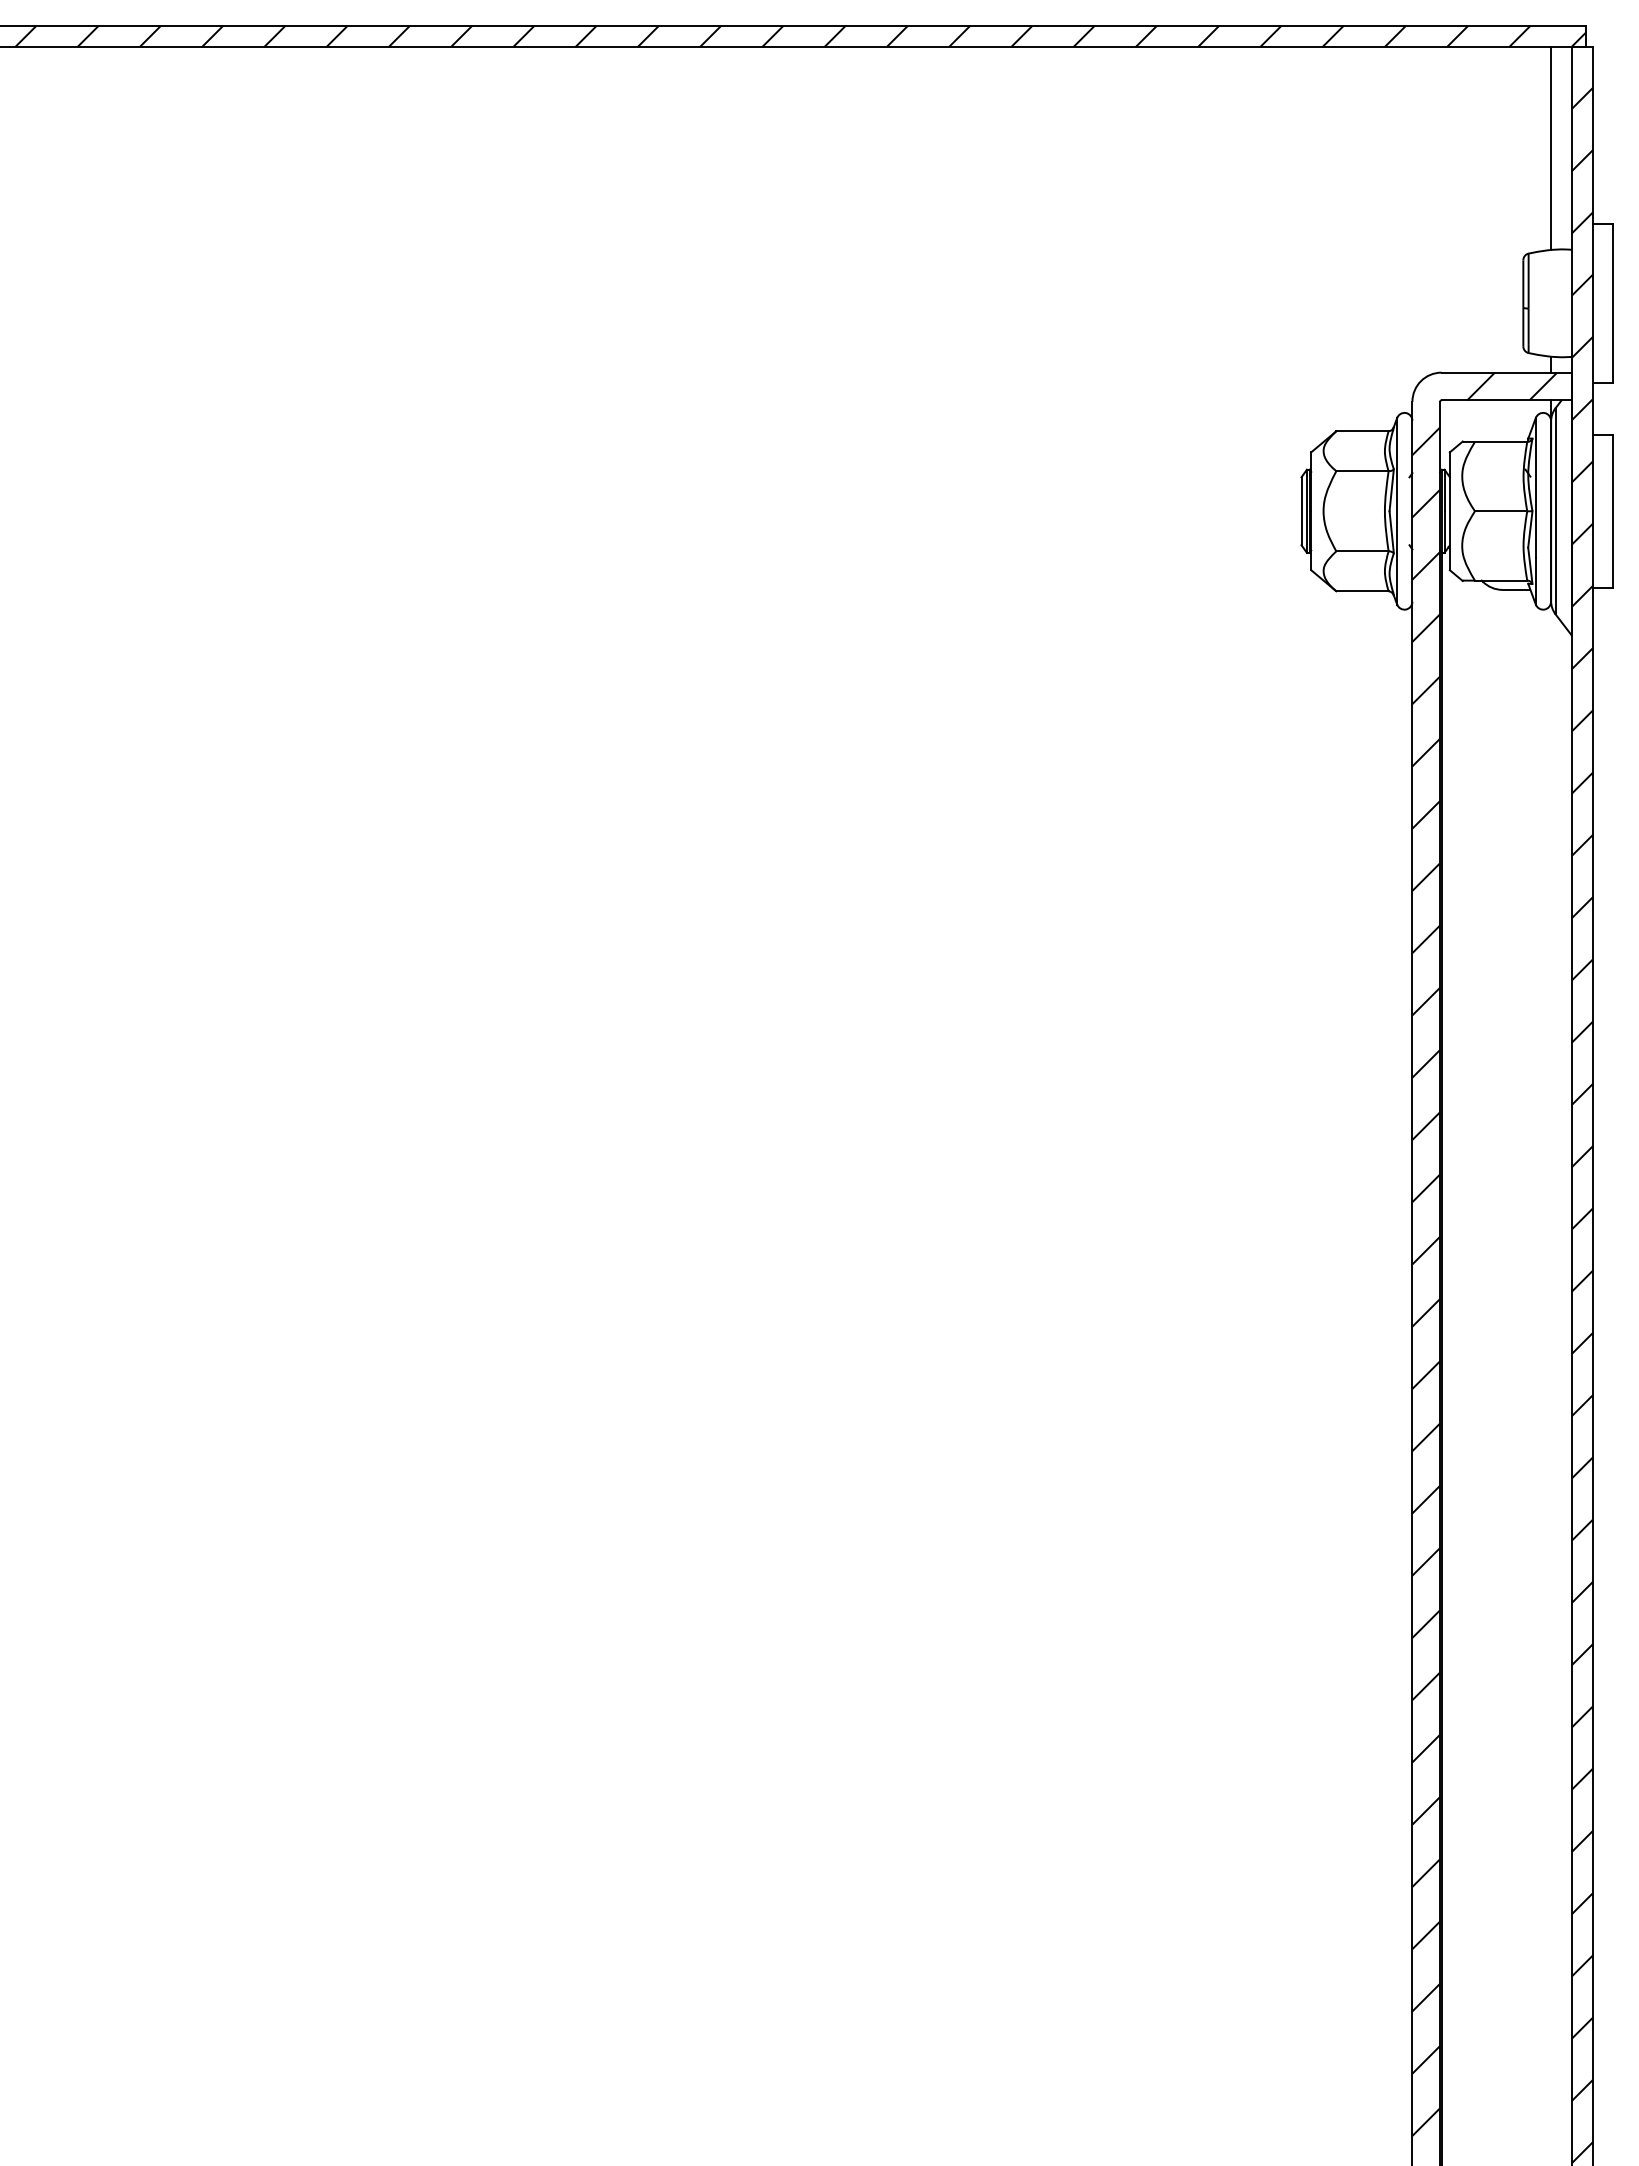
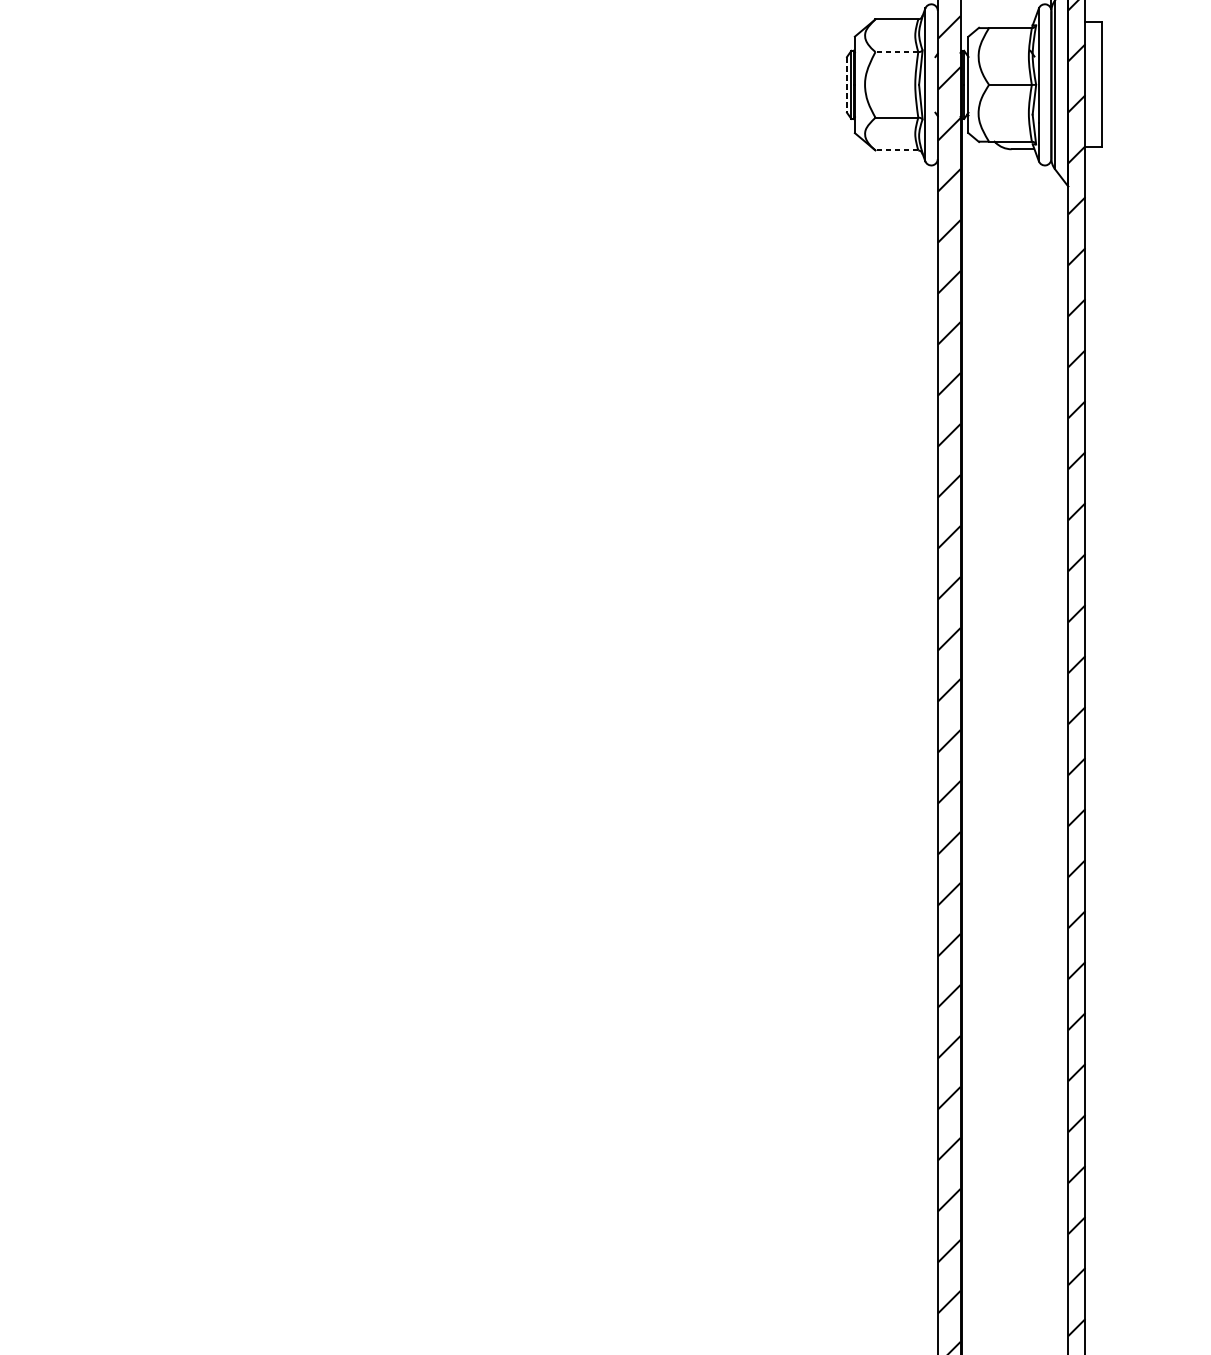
line: (1361, 471) -> (896, 52), solid -> dashed
line: (1301, 511) -> (846, 85), solid -> dashed
line: (1361, 591) -> (896, 150), solid -> dashed

